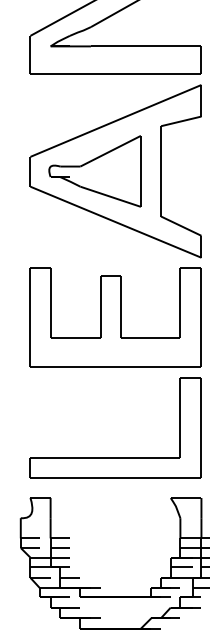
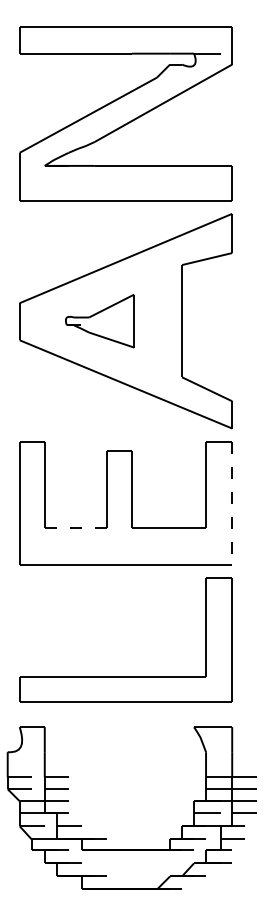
part: (94, 170) -> (99, 320), size x0.6
line: (201, 318) -> (232, 503), solid -> dashed
line: (76, 337) -> (76, 527), solid -> dashed

